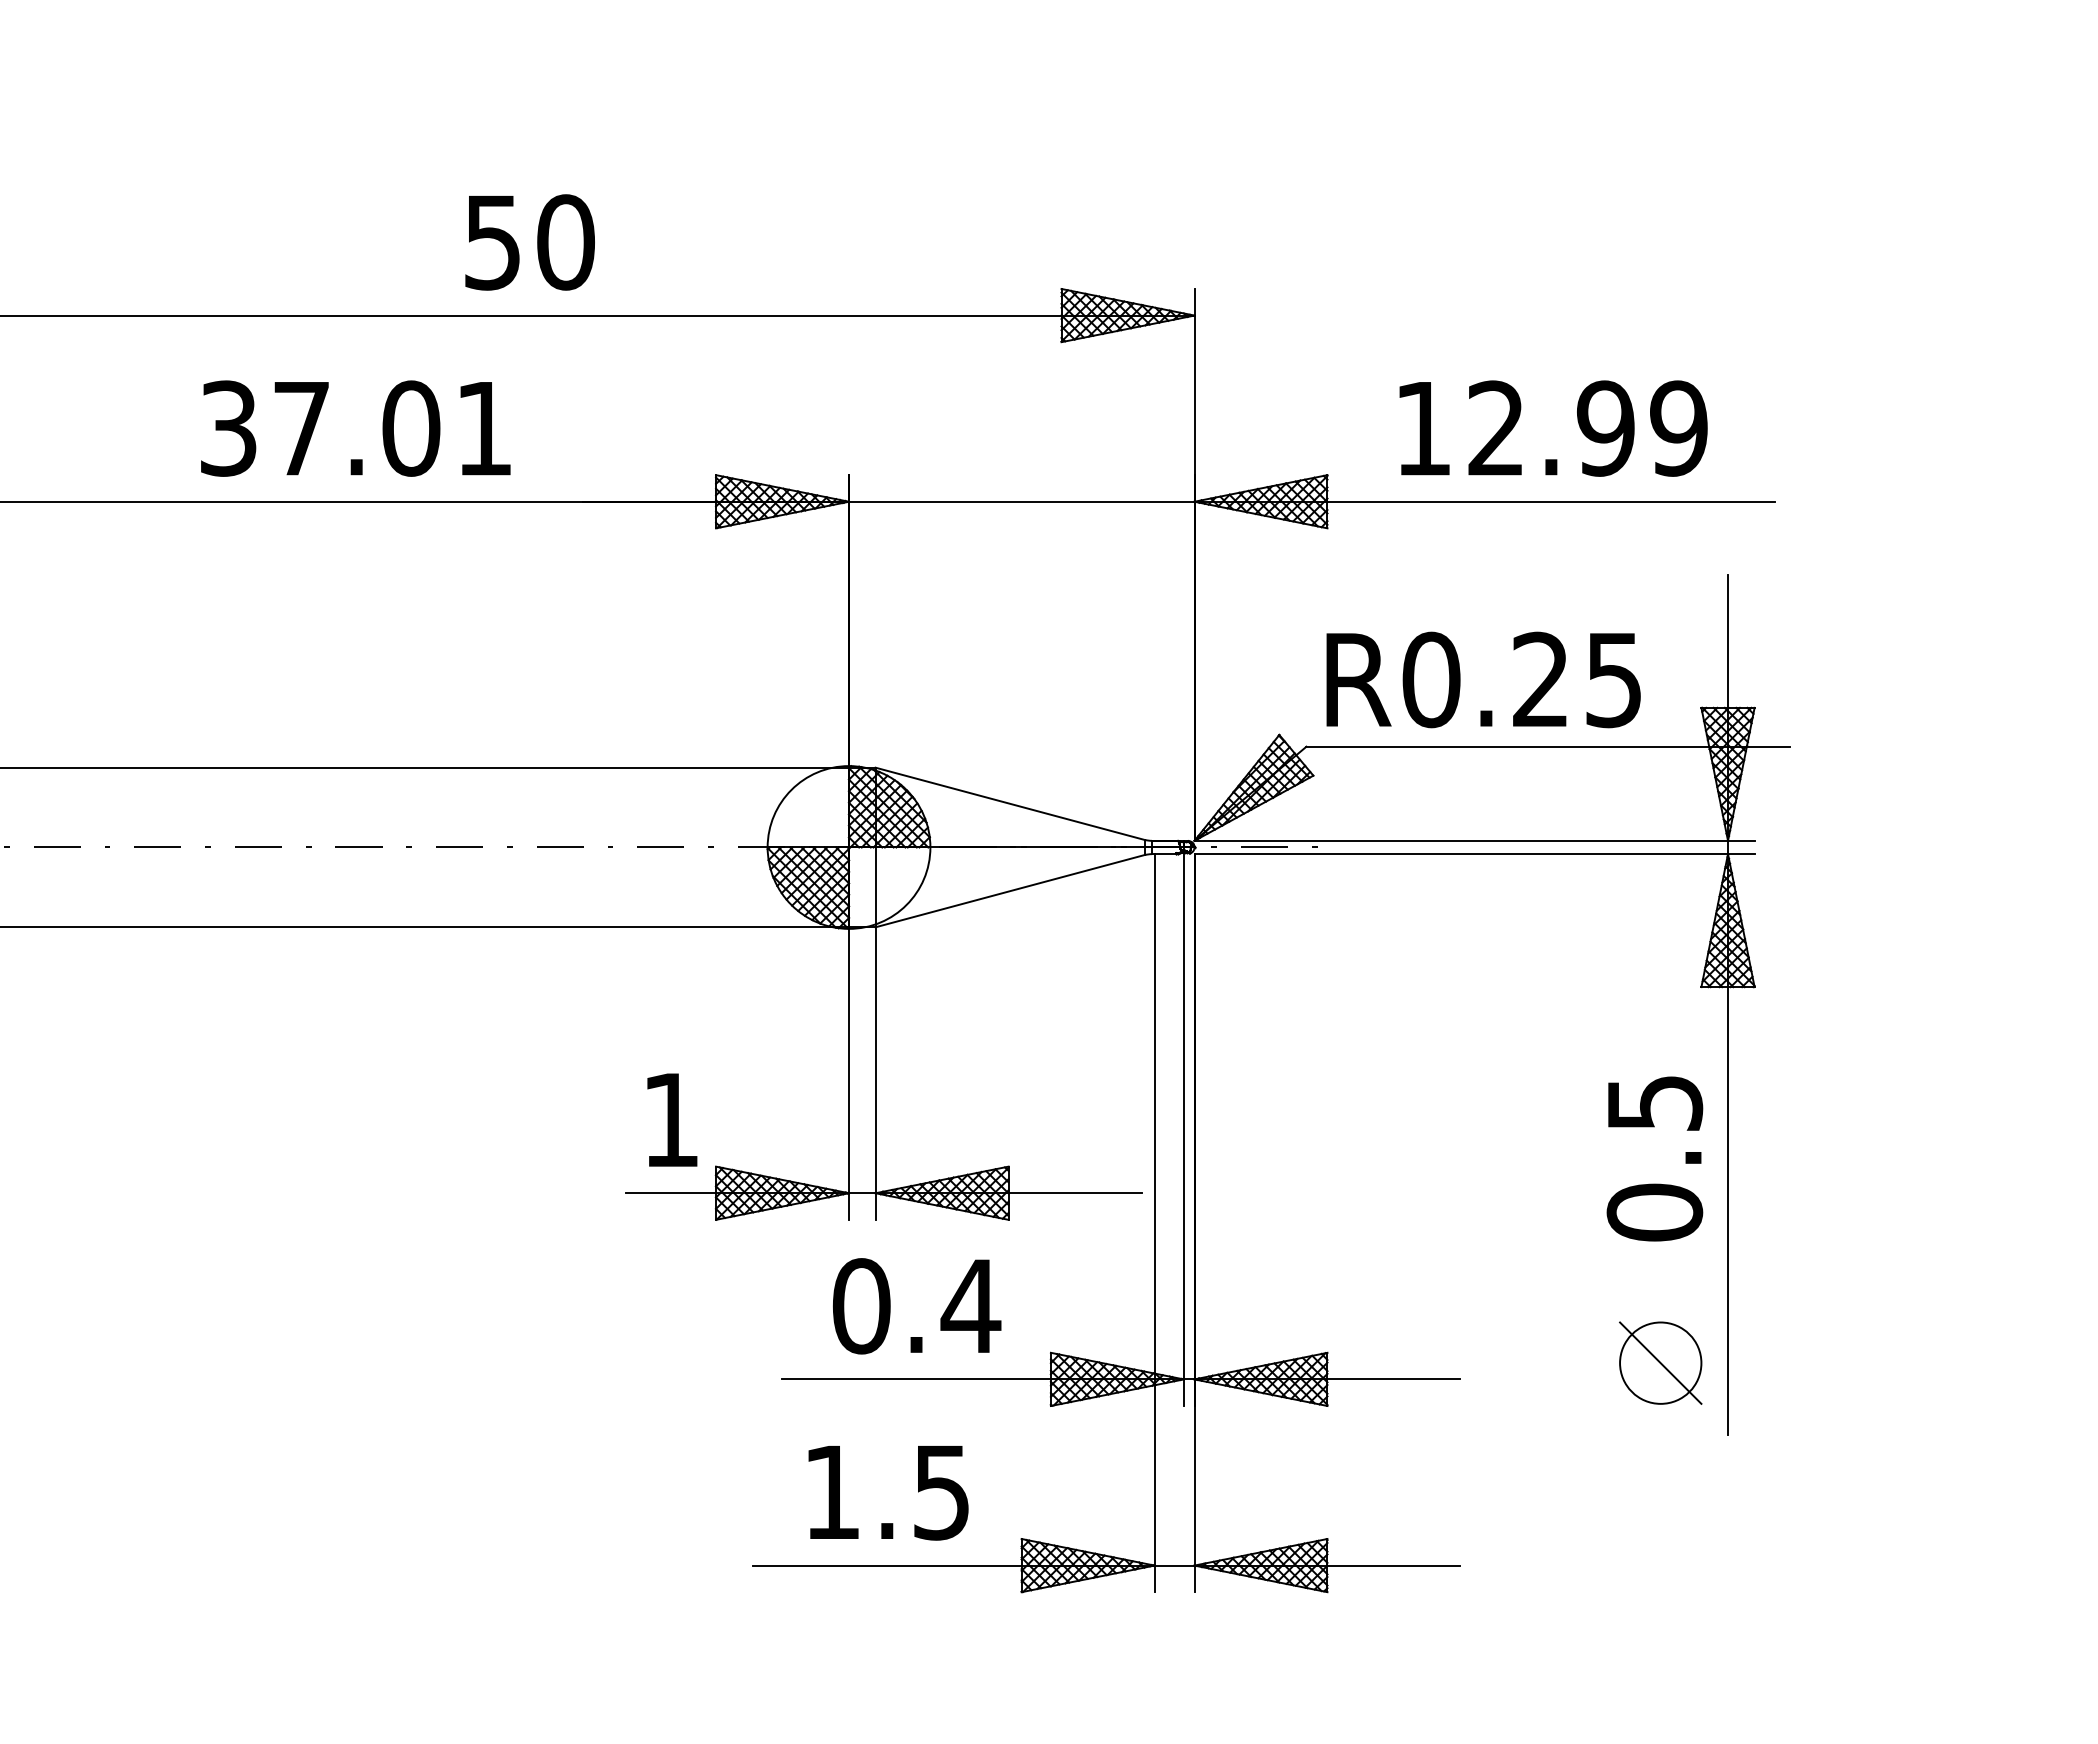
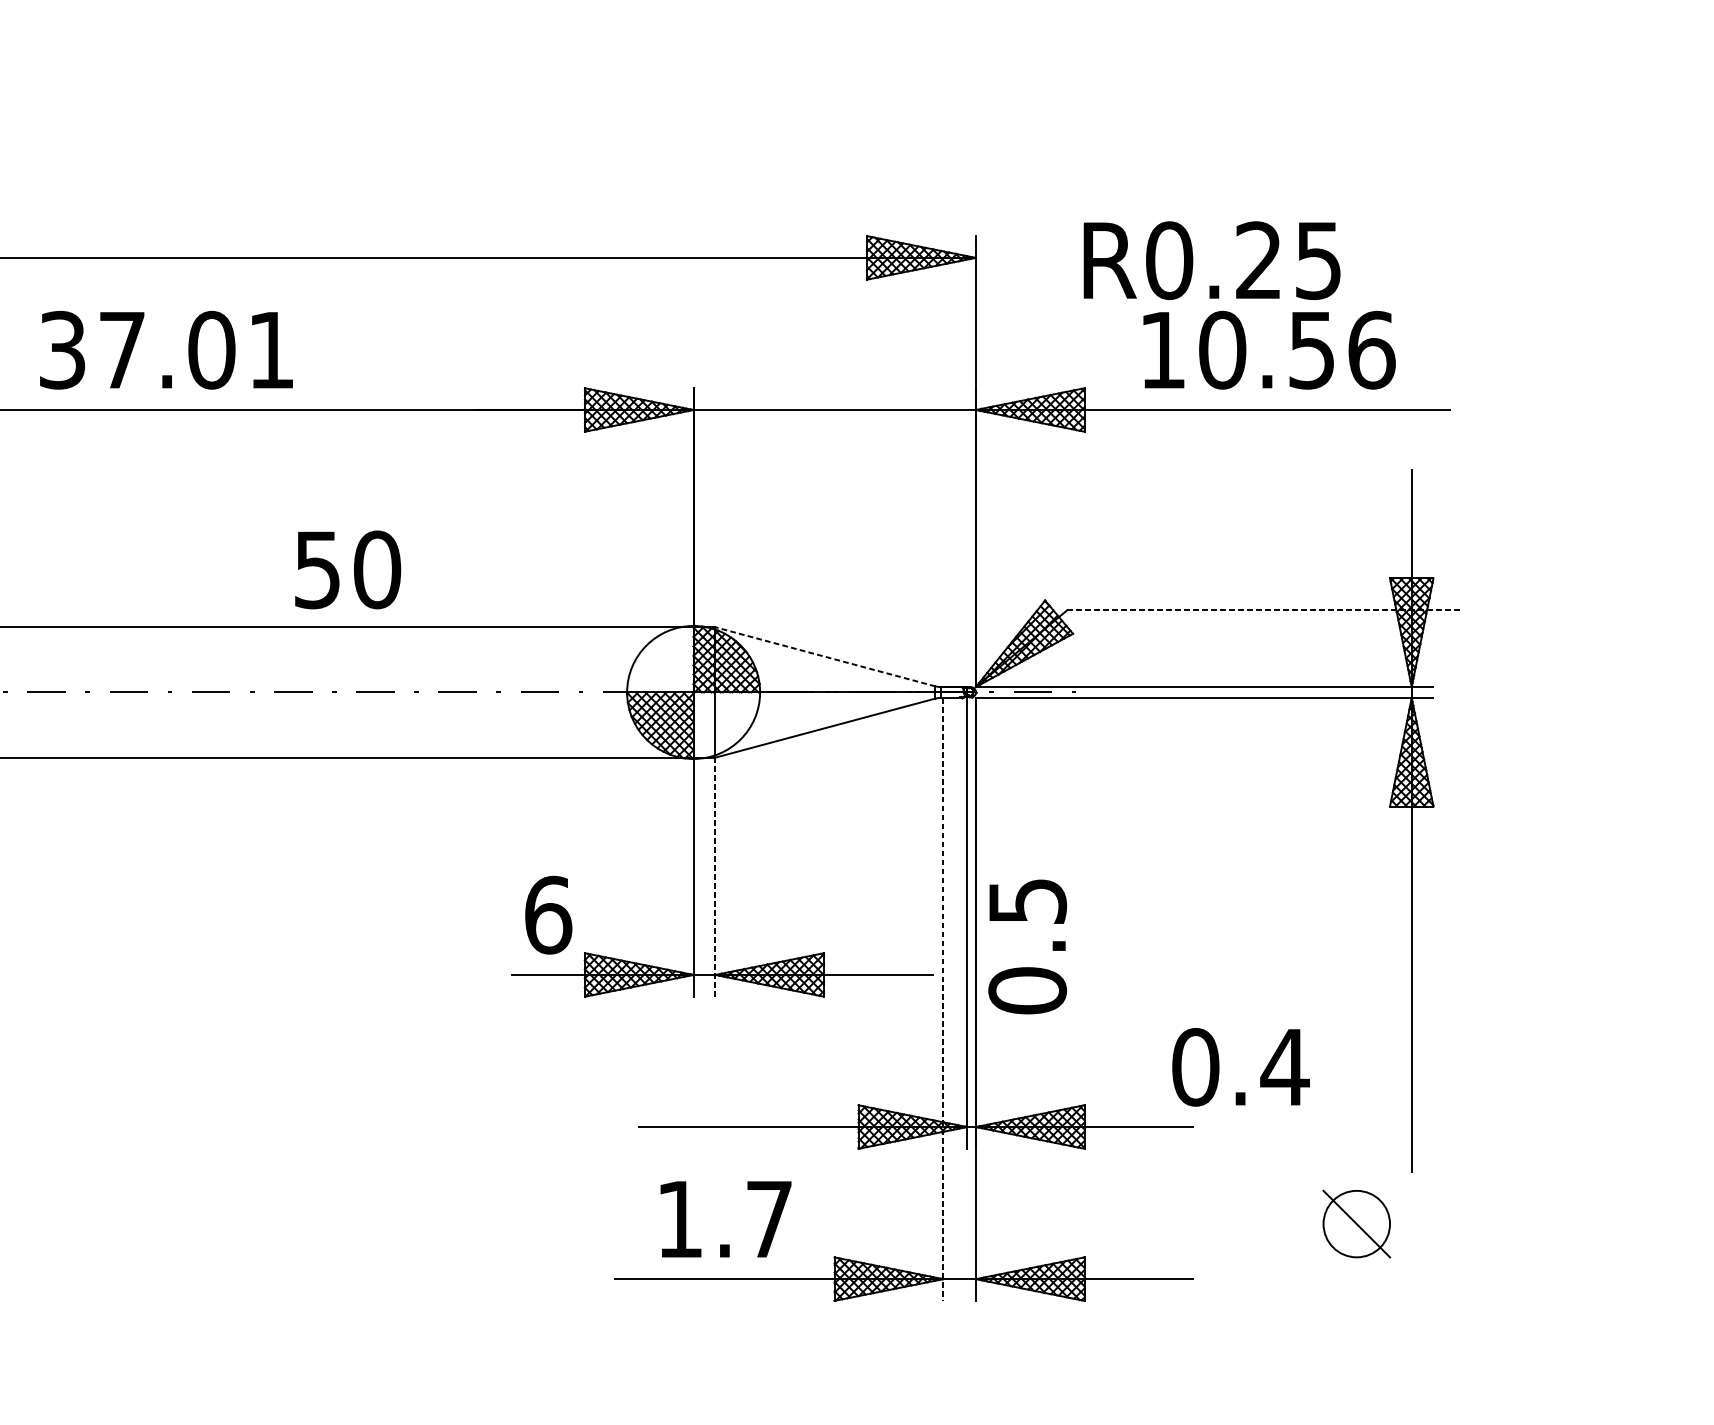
text: (529, 242) -> (347, 569), moved
text: (355, 428) -> (166, 350), moved
text: (1587, 428) -> (1296, 350), 12.99 -> 10.56
text: (1483, 679) -> (1211, 260), moved
line: (1548, 746) -> (1265, 609), solid -> dashed
line: (1009, 803) -> (824, 656), solid -> dashed
line: (875, 1073) -> (715, 877), solid -> dashed
text: (671, 1119) -> (548, 914), 1 -> 6
text: (1654, 1158) -> (1027, 946), moved
line: (1154, 1223) -> (943, 999), solid -> dashed
text: (917, 1306) -> (1241, 1067), moved
part: (1660, 1362) -> (1356, 1223), moved
text: (941, 1492) -> (769, 1219), 1.5 -> 1.7

